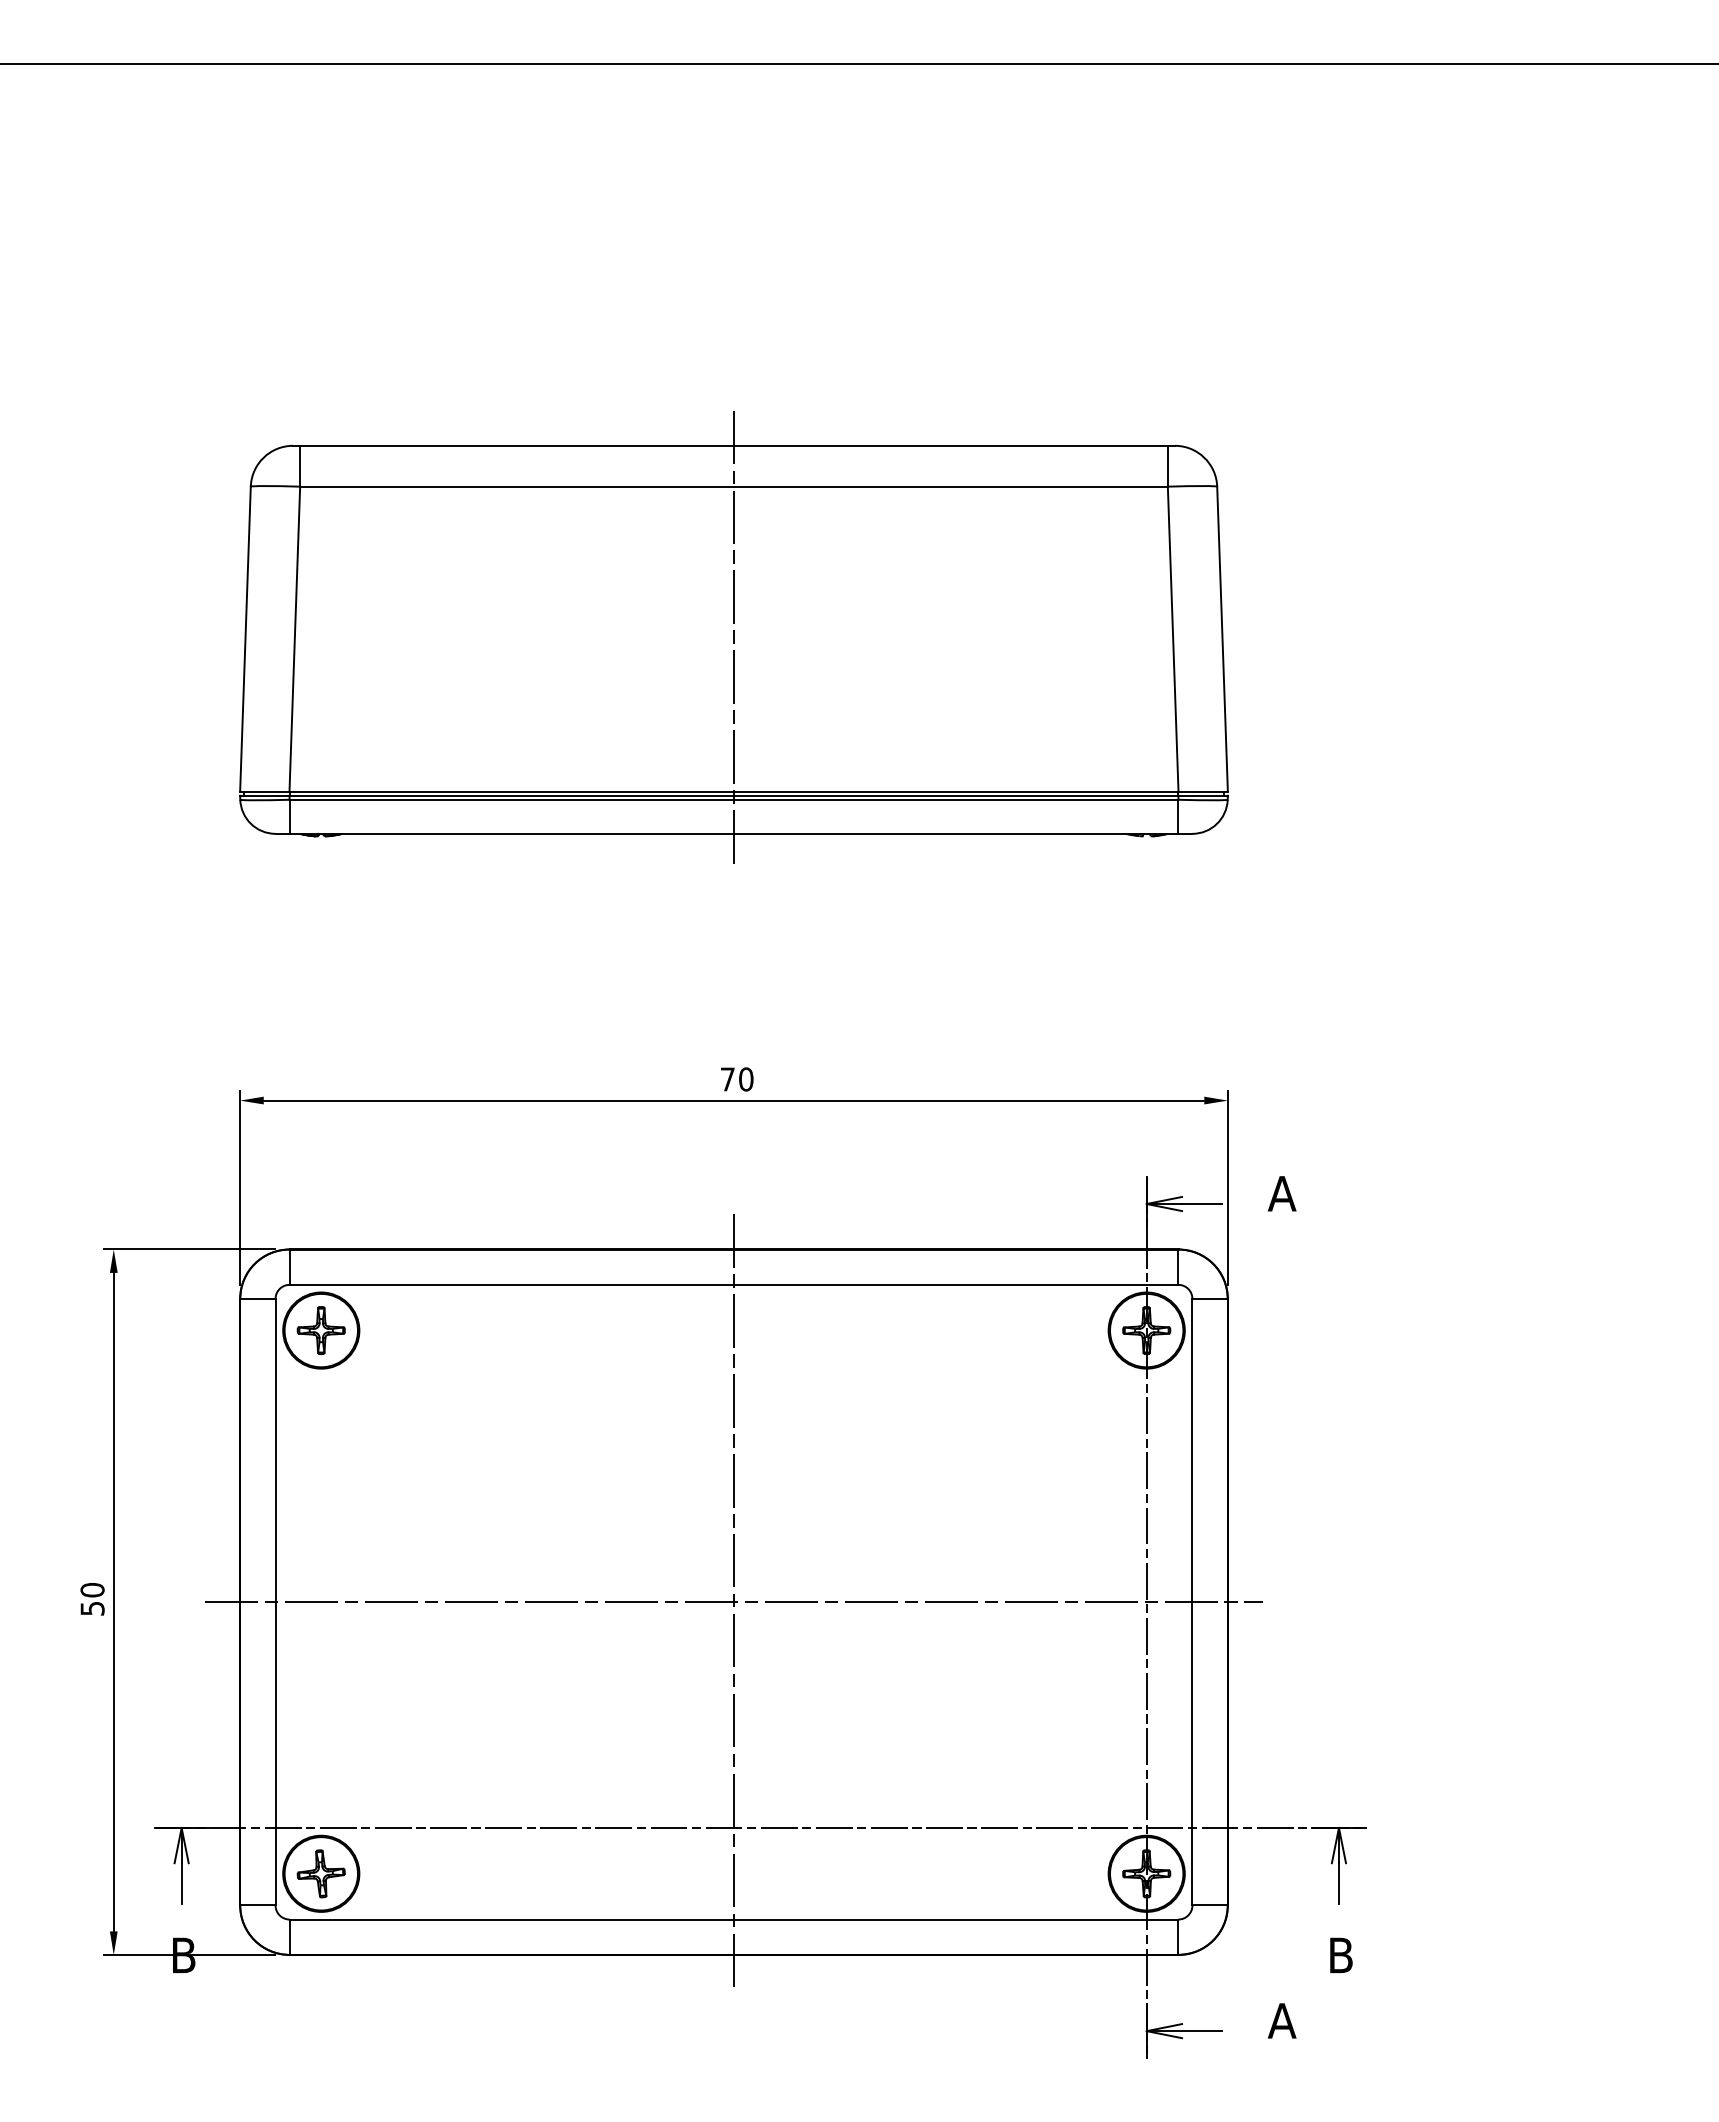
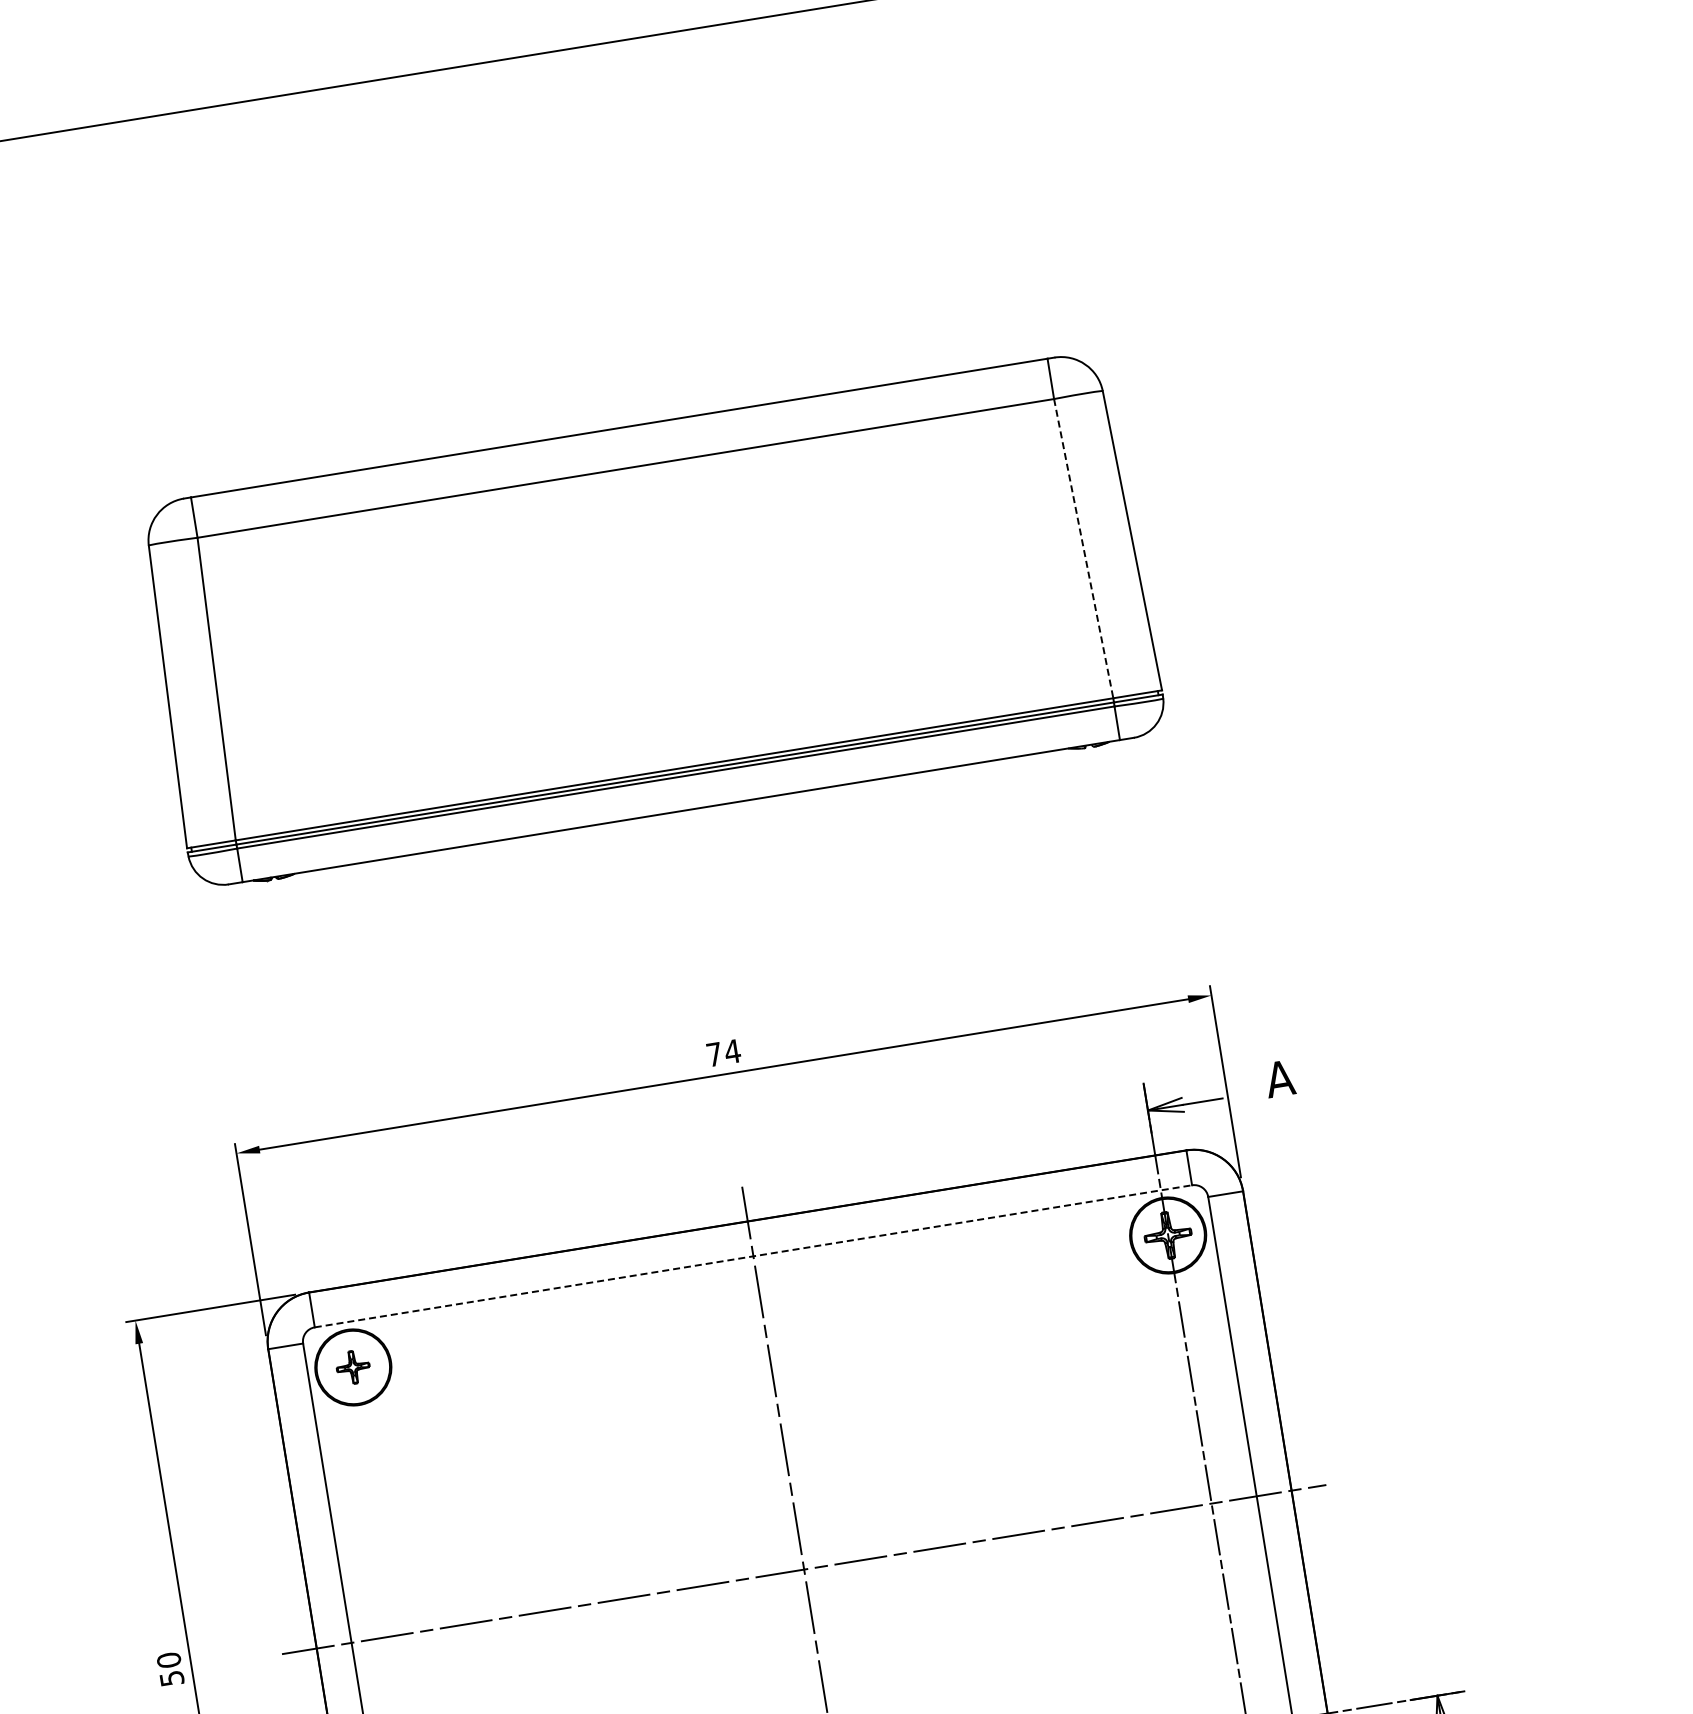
line: (734, 639) -> (650, 619), removed
line: (1173, 639) -> (1084, 549), solid -> dashed
text: (745, 1079) -> (731, 1051), 70 -> 74
line: (734, 1284) -> (753, 1255), solid -> dashed
part: (320, 1330) -> (352, 1367), size x0.7

